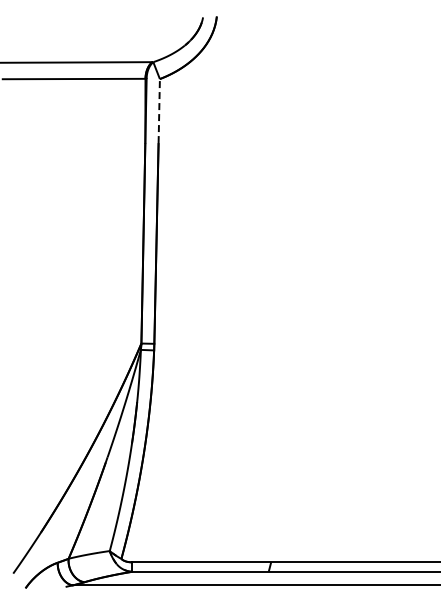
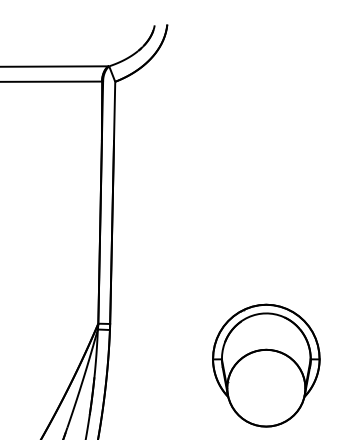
line: (159, 111) -> (114, 111), dashed -> solid
part: (324, 388) -> (265, 364), added

